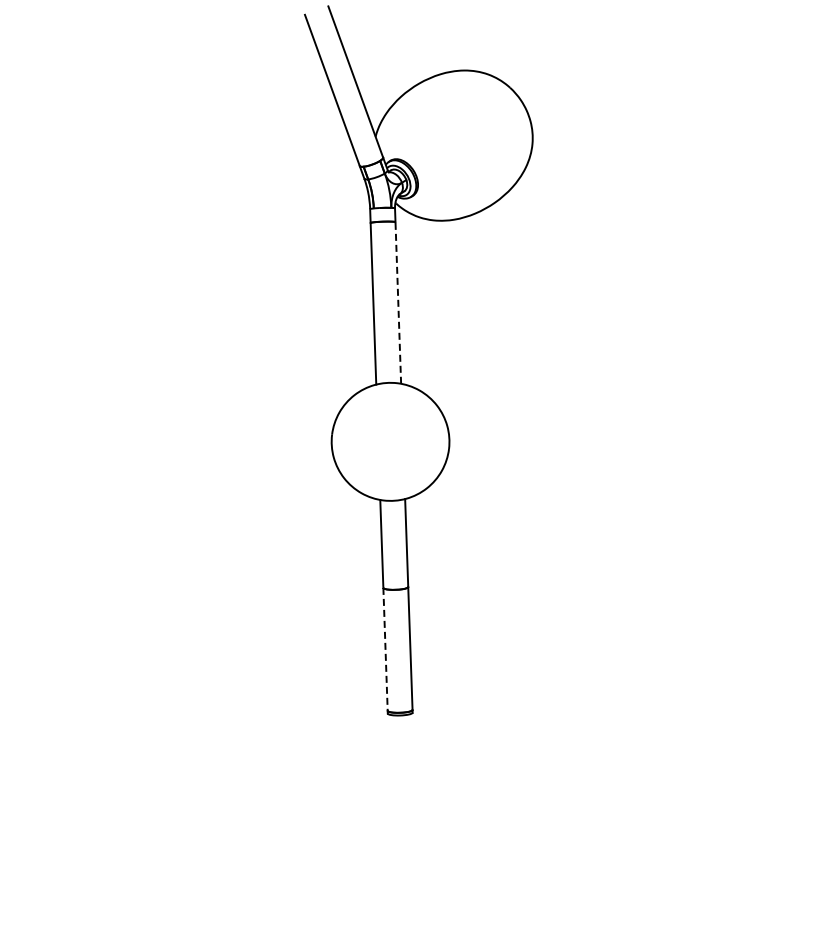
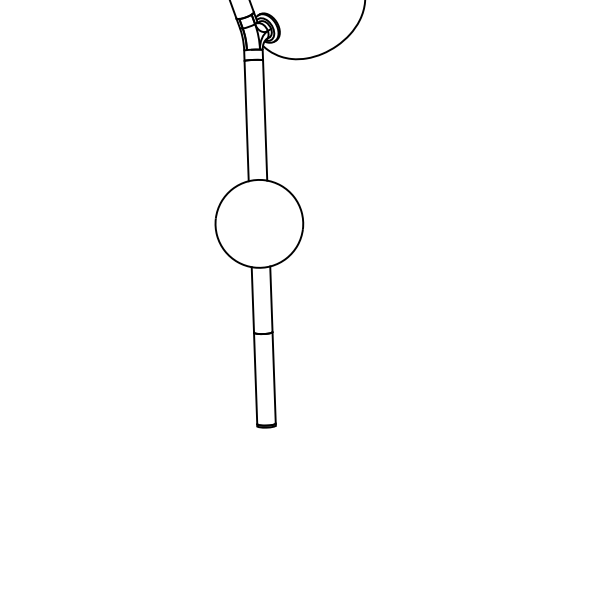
line: (398, 302) -> (265, 120), dashed -> solid
line: (385, 649) -> (255, 378), dashed -> solid

